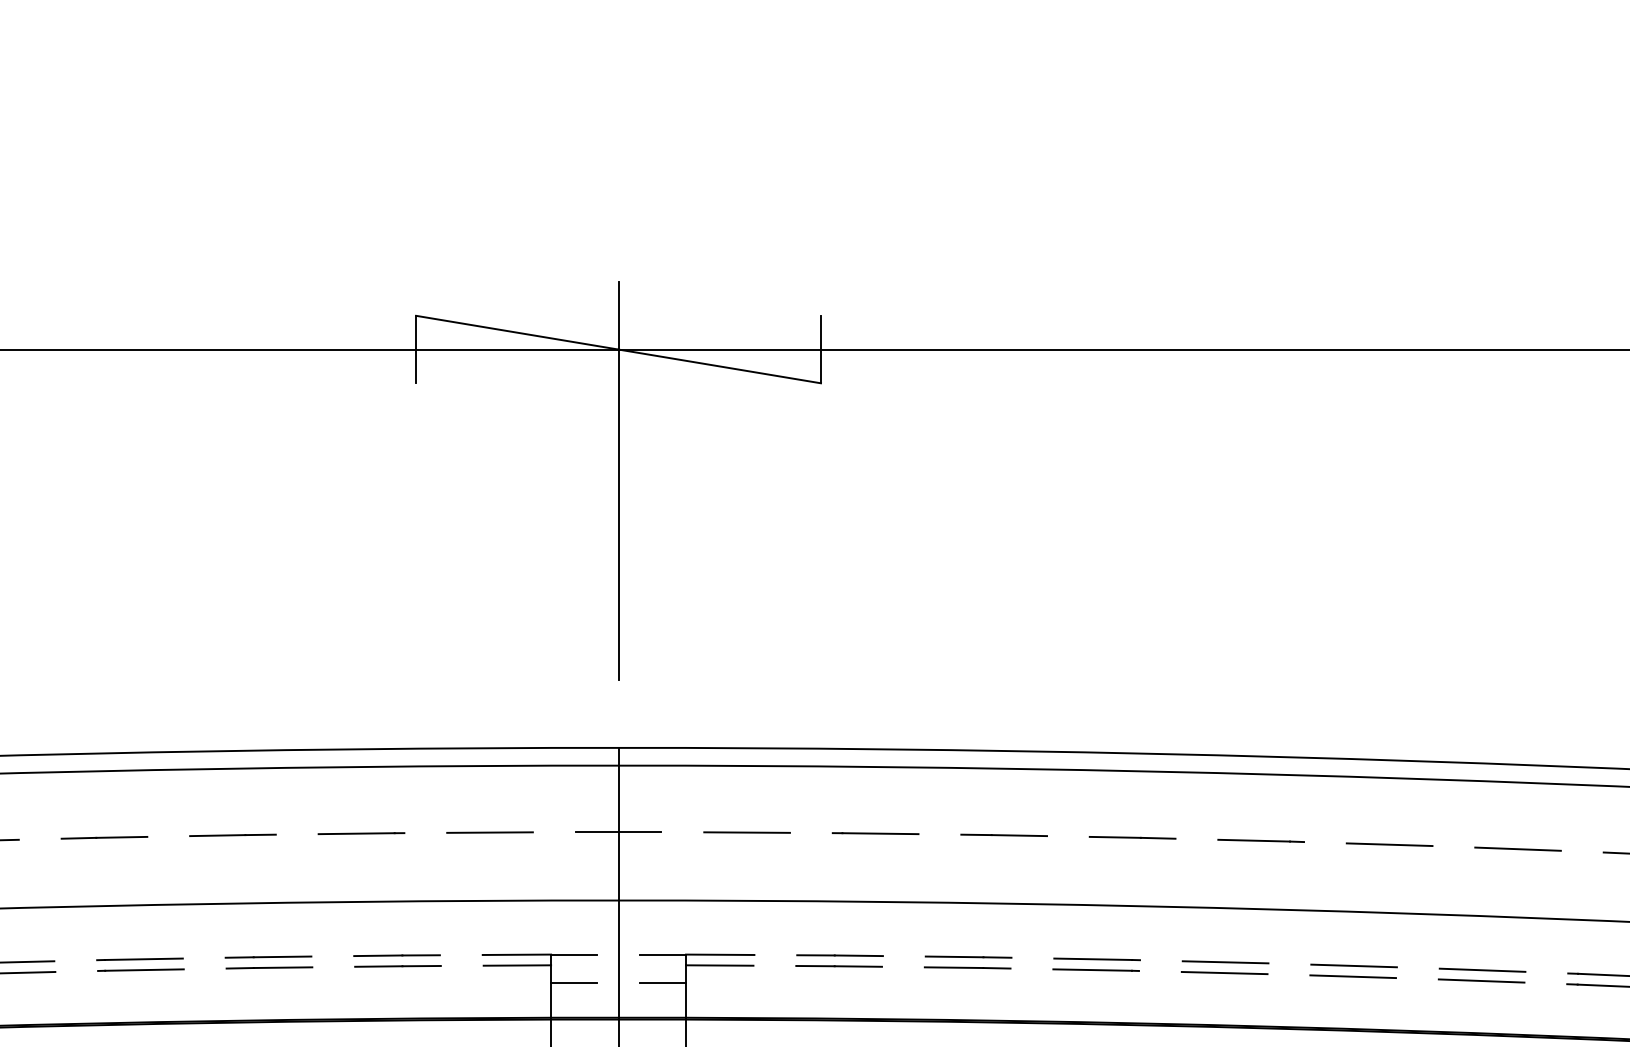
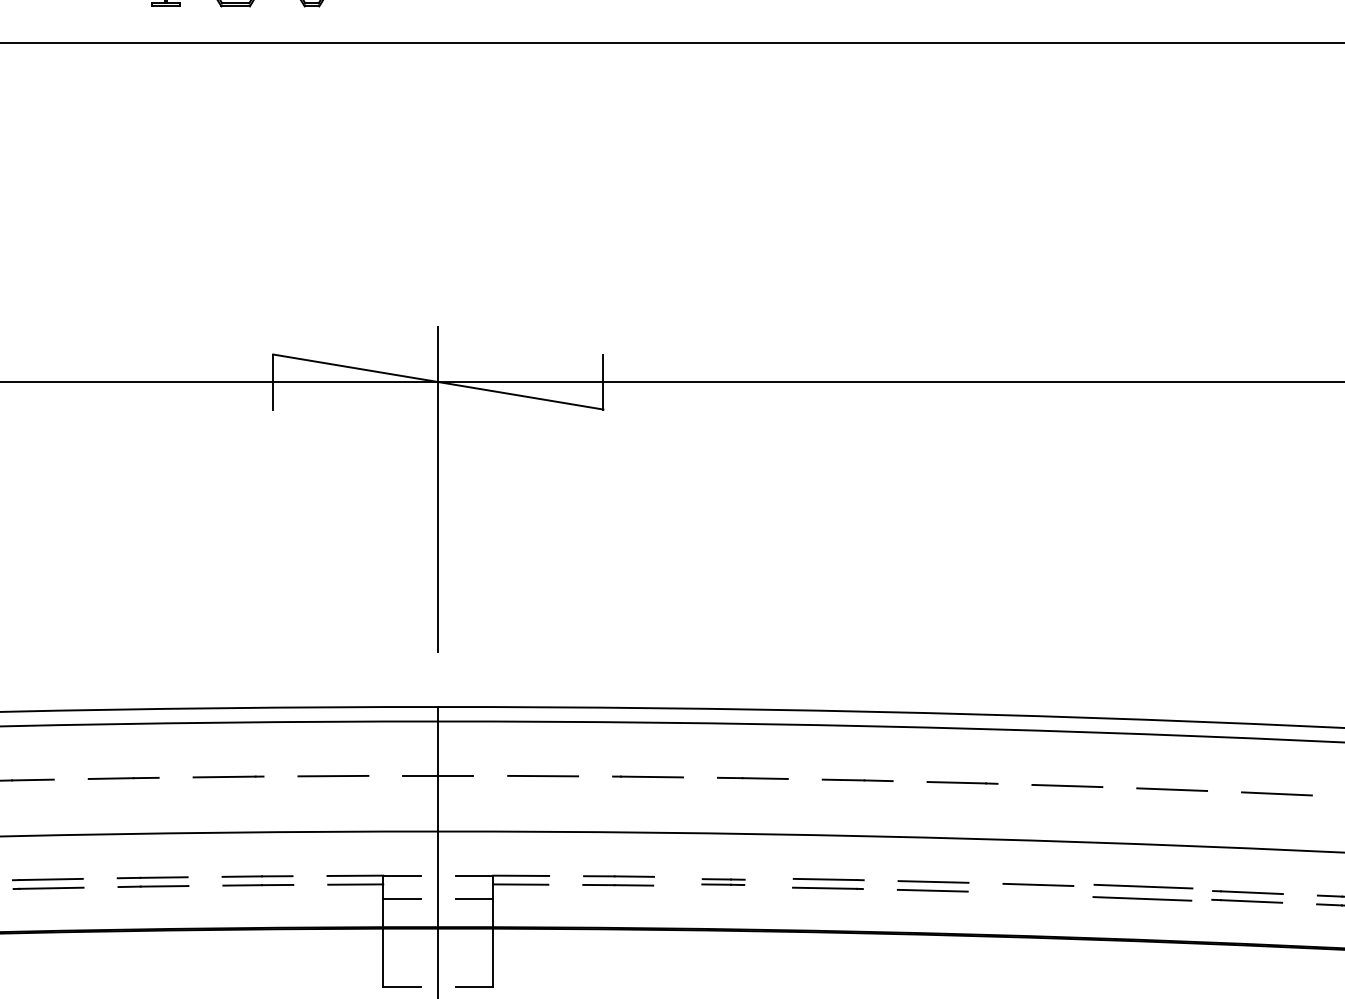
part: (968, 961) -> (723, 881), size x0.6
part: (1481, 975) -> (1142, 892), size x1.4
line: (1353, 976) -> (1037, 893), removed

